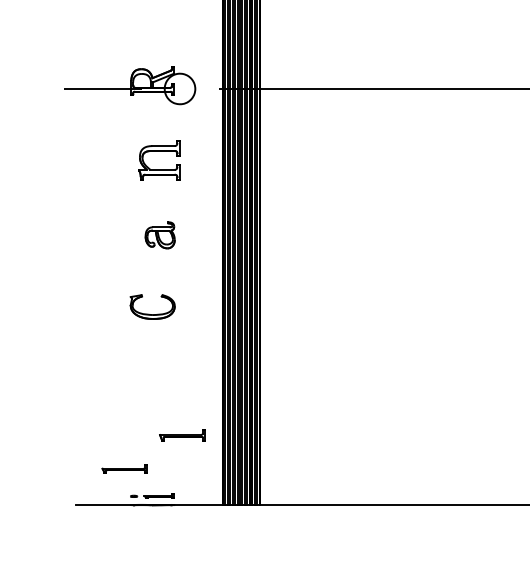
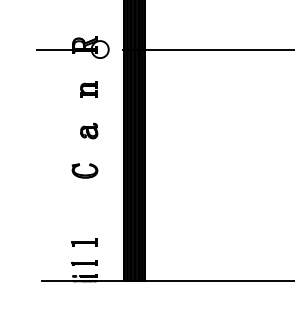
part: (158, 160) -> (88, 89), size x0.71
part: (182, 435) -> (84, 242), moved
part: (124, 467) -> (84, 262), moved

